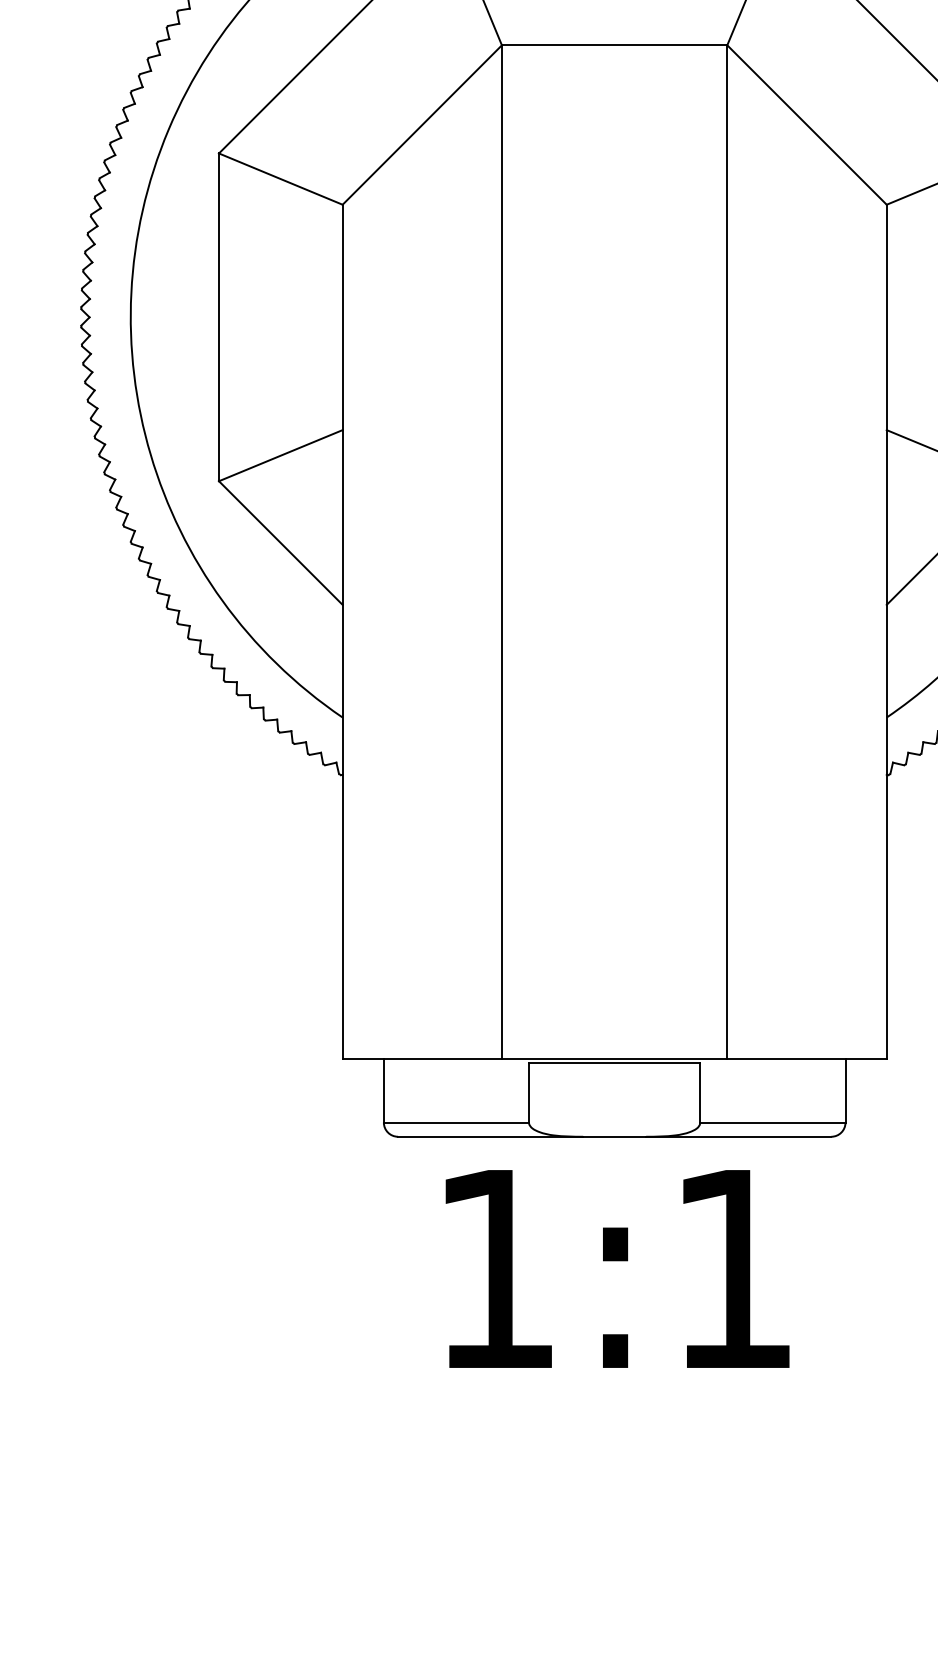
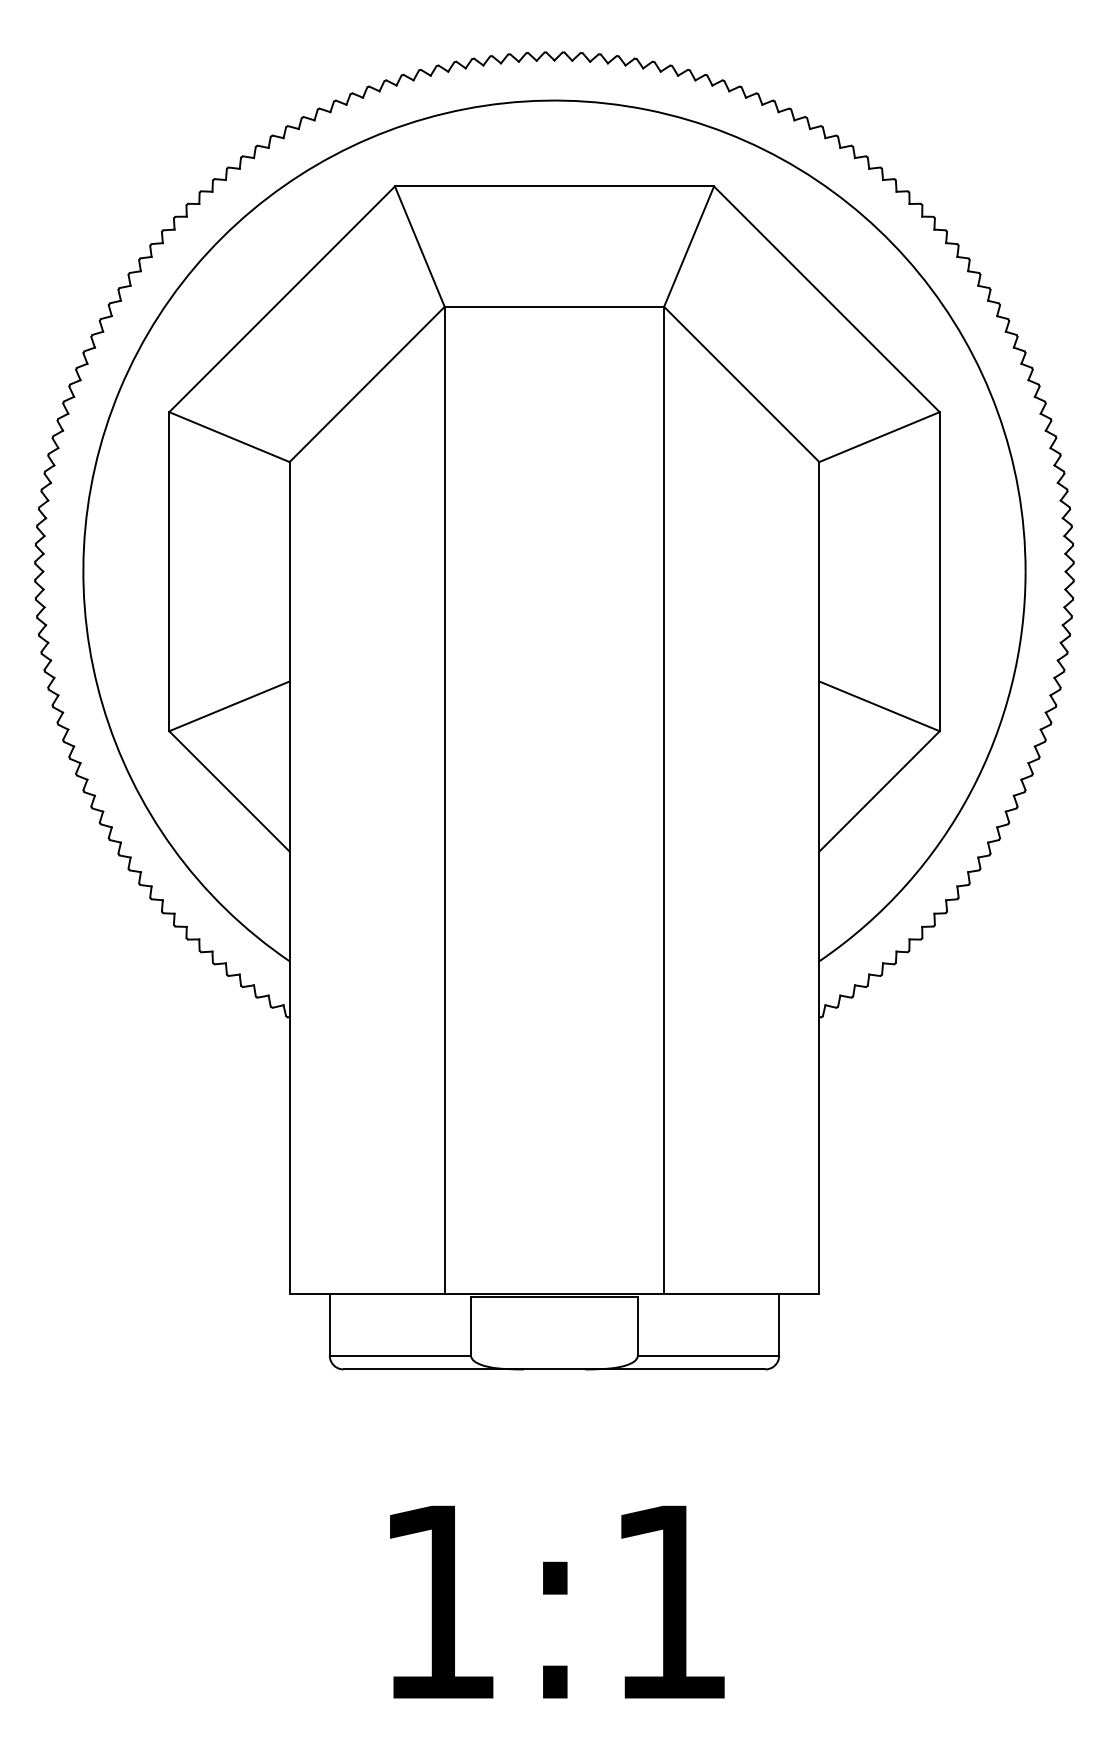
text: (617, 1268) -> (557, 1601), moved

